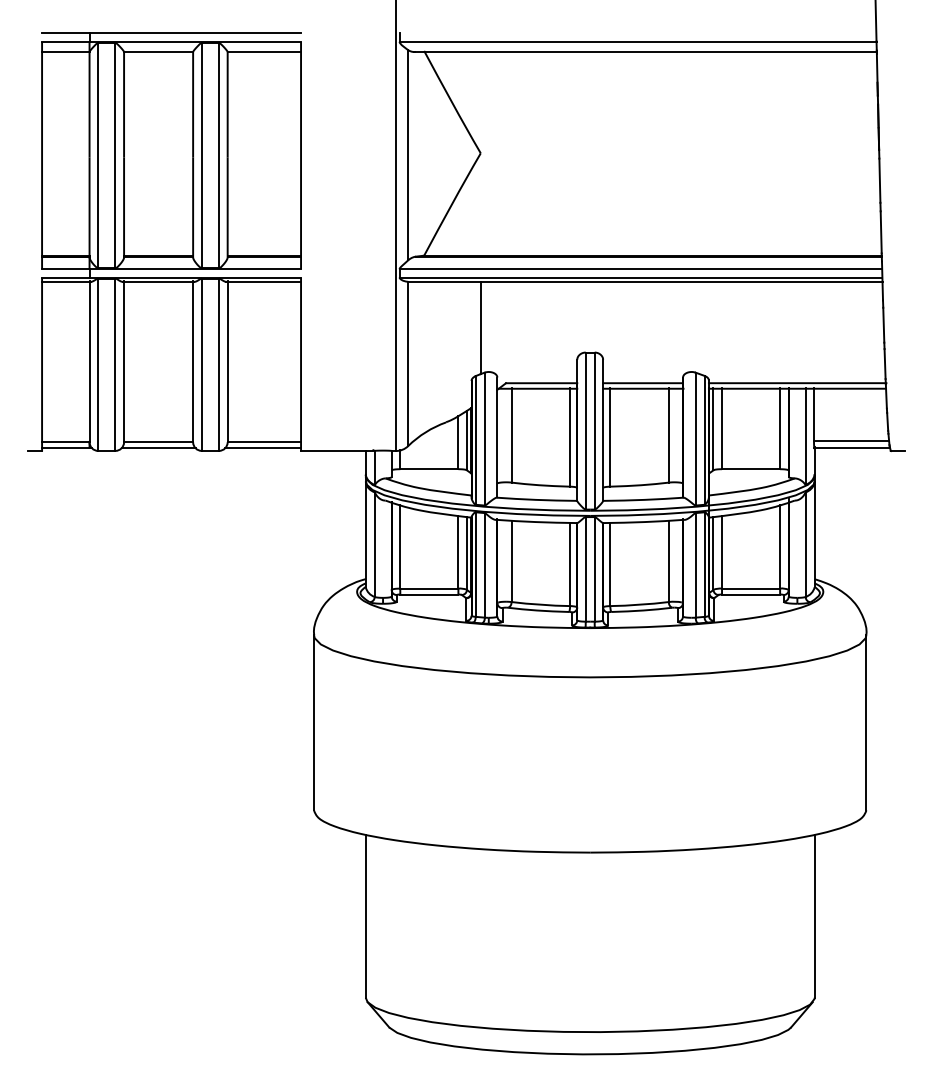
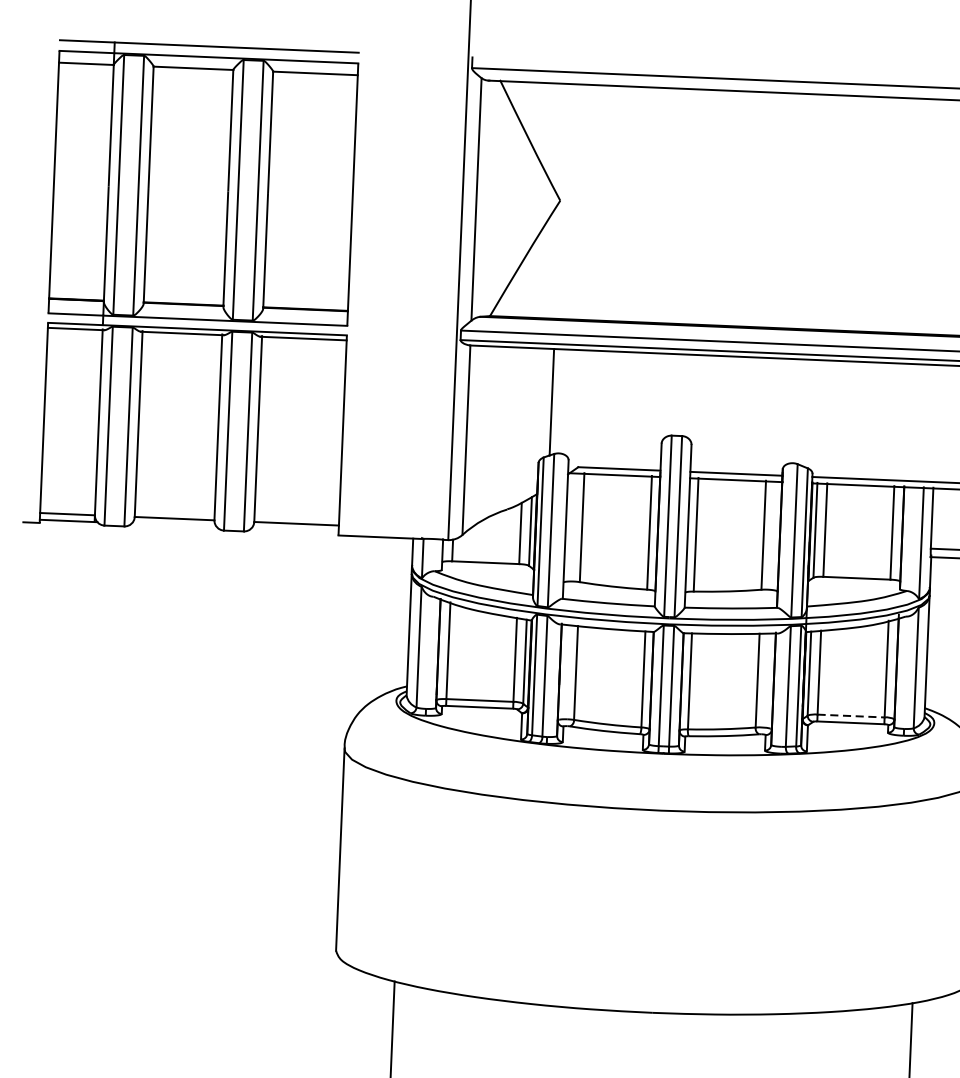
line: (158, 448) -> (174, 525), removed
line: (263, 448) -> (295, 530), removed
line: (751, 588) -> (851, 715), solid -> dashed

